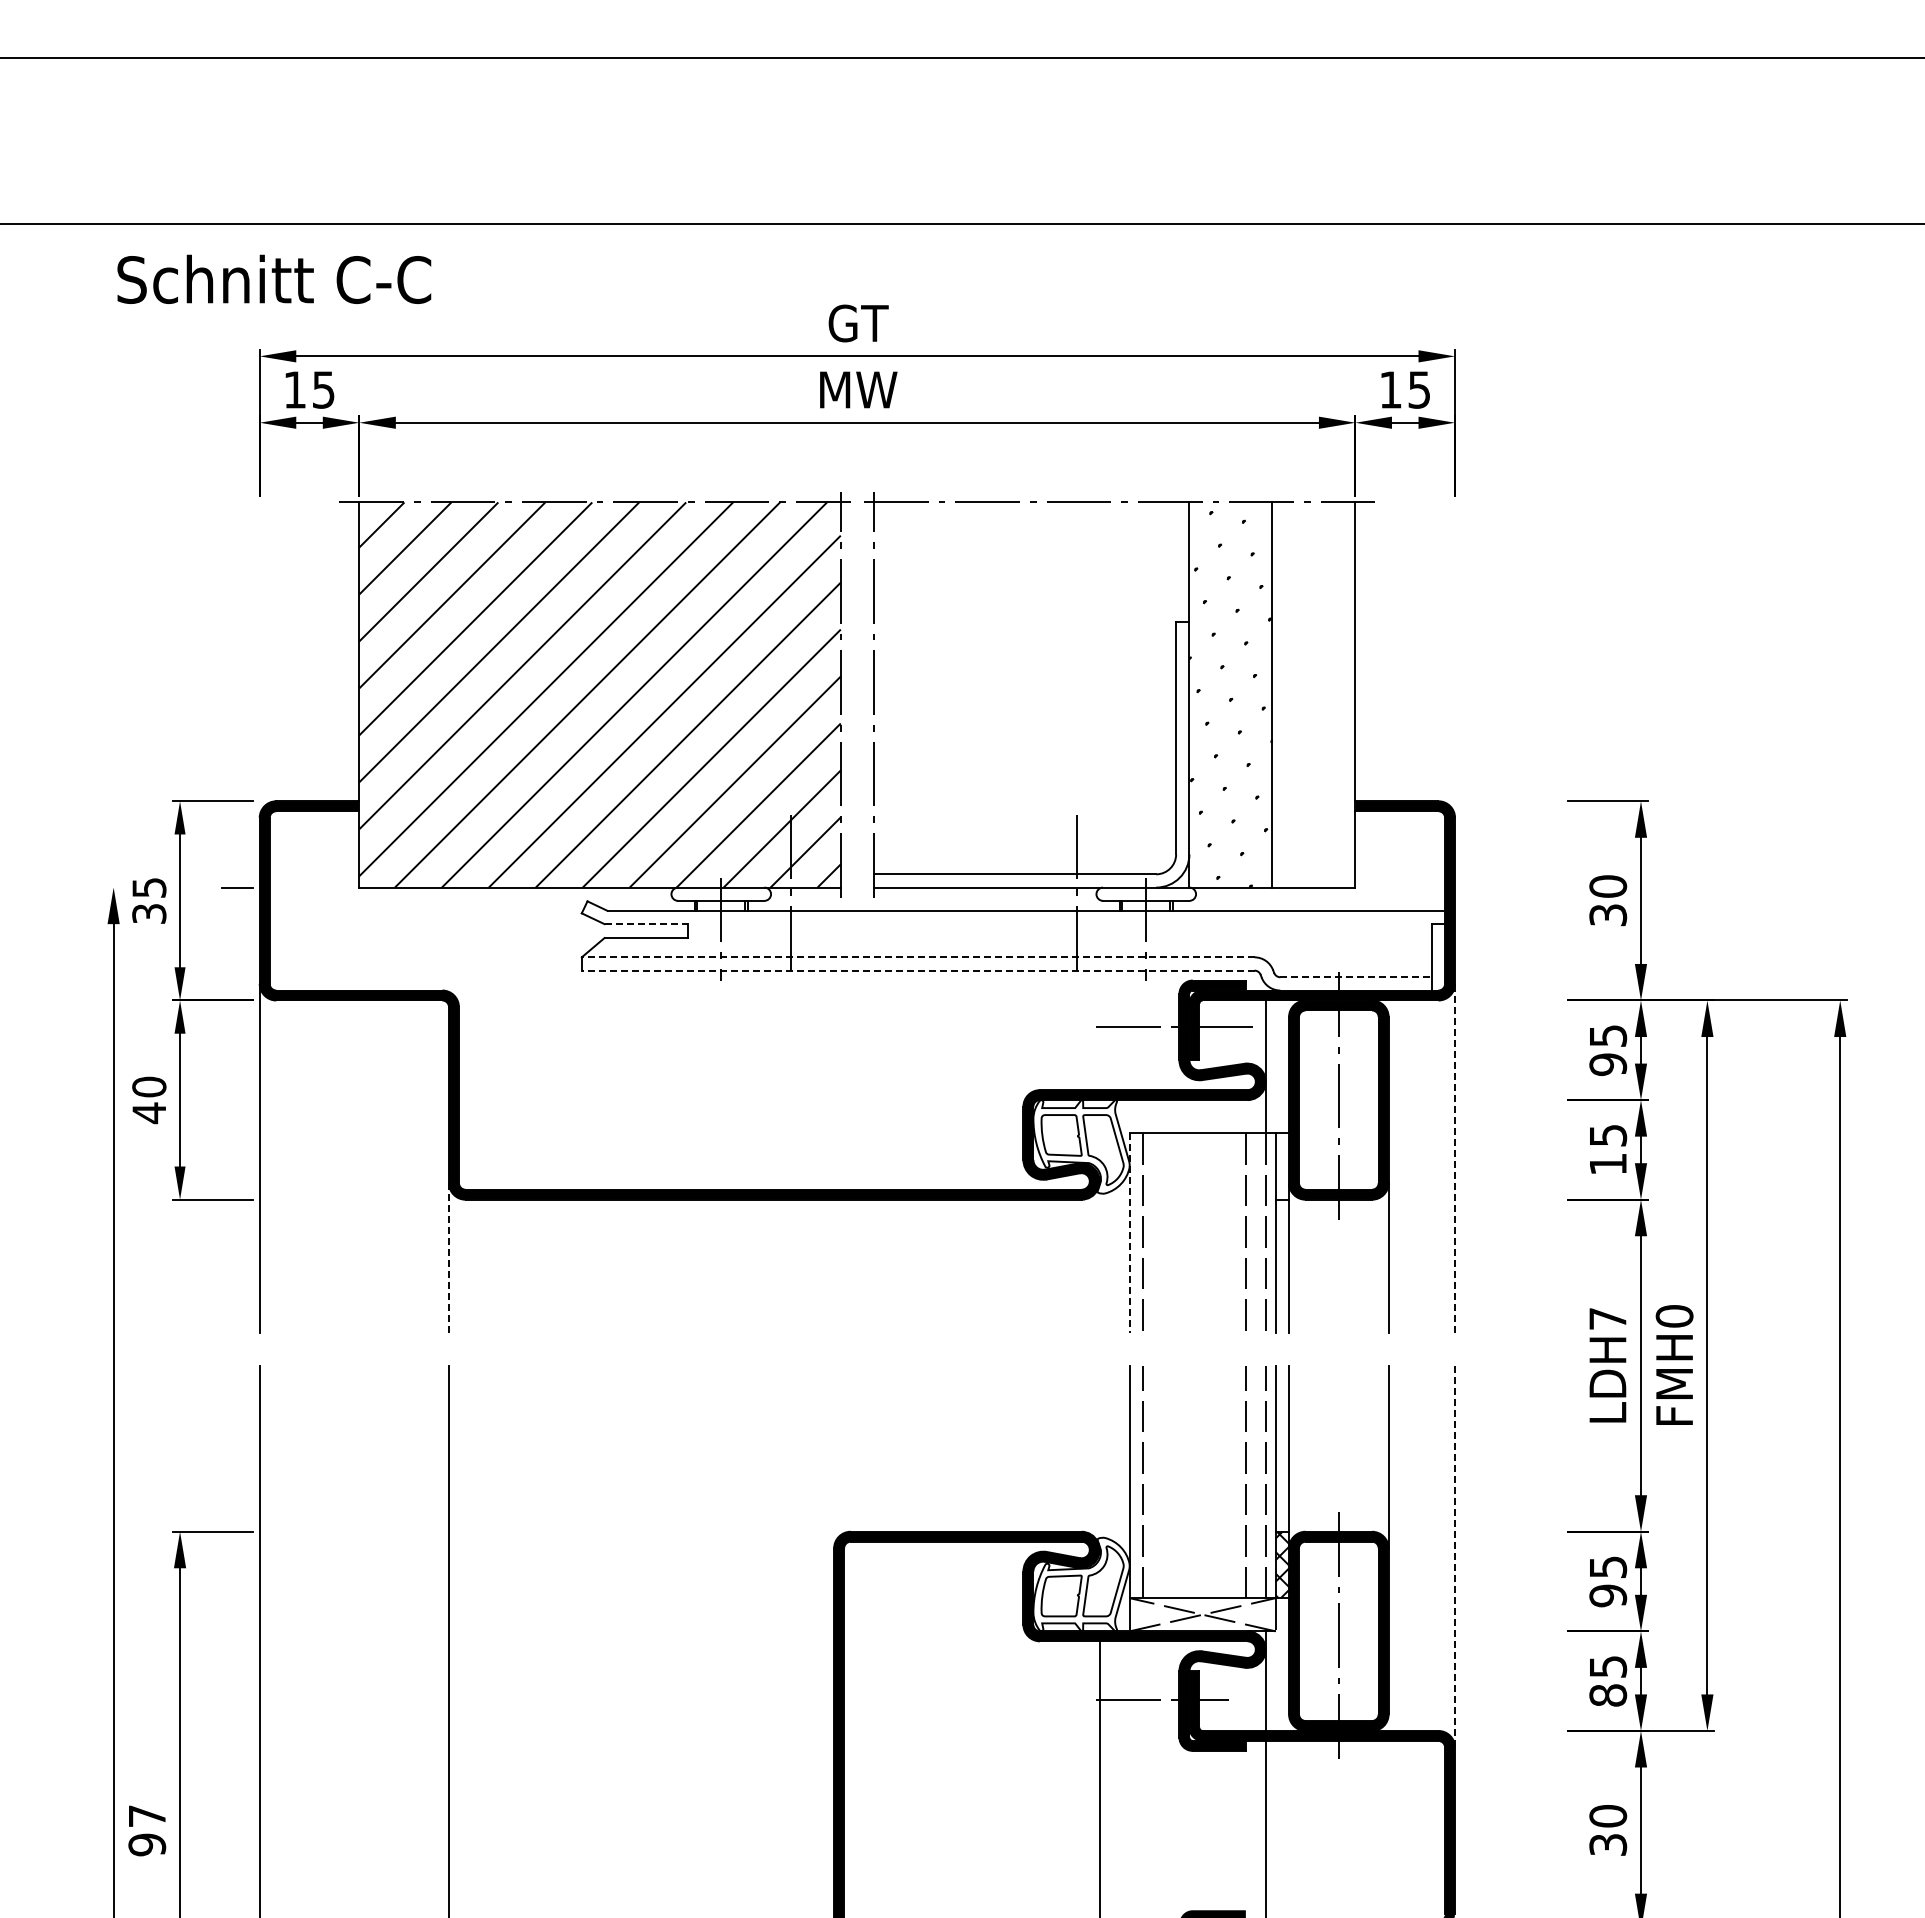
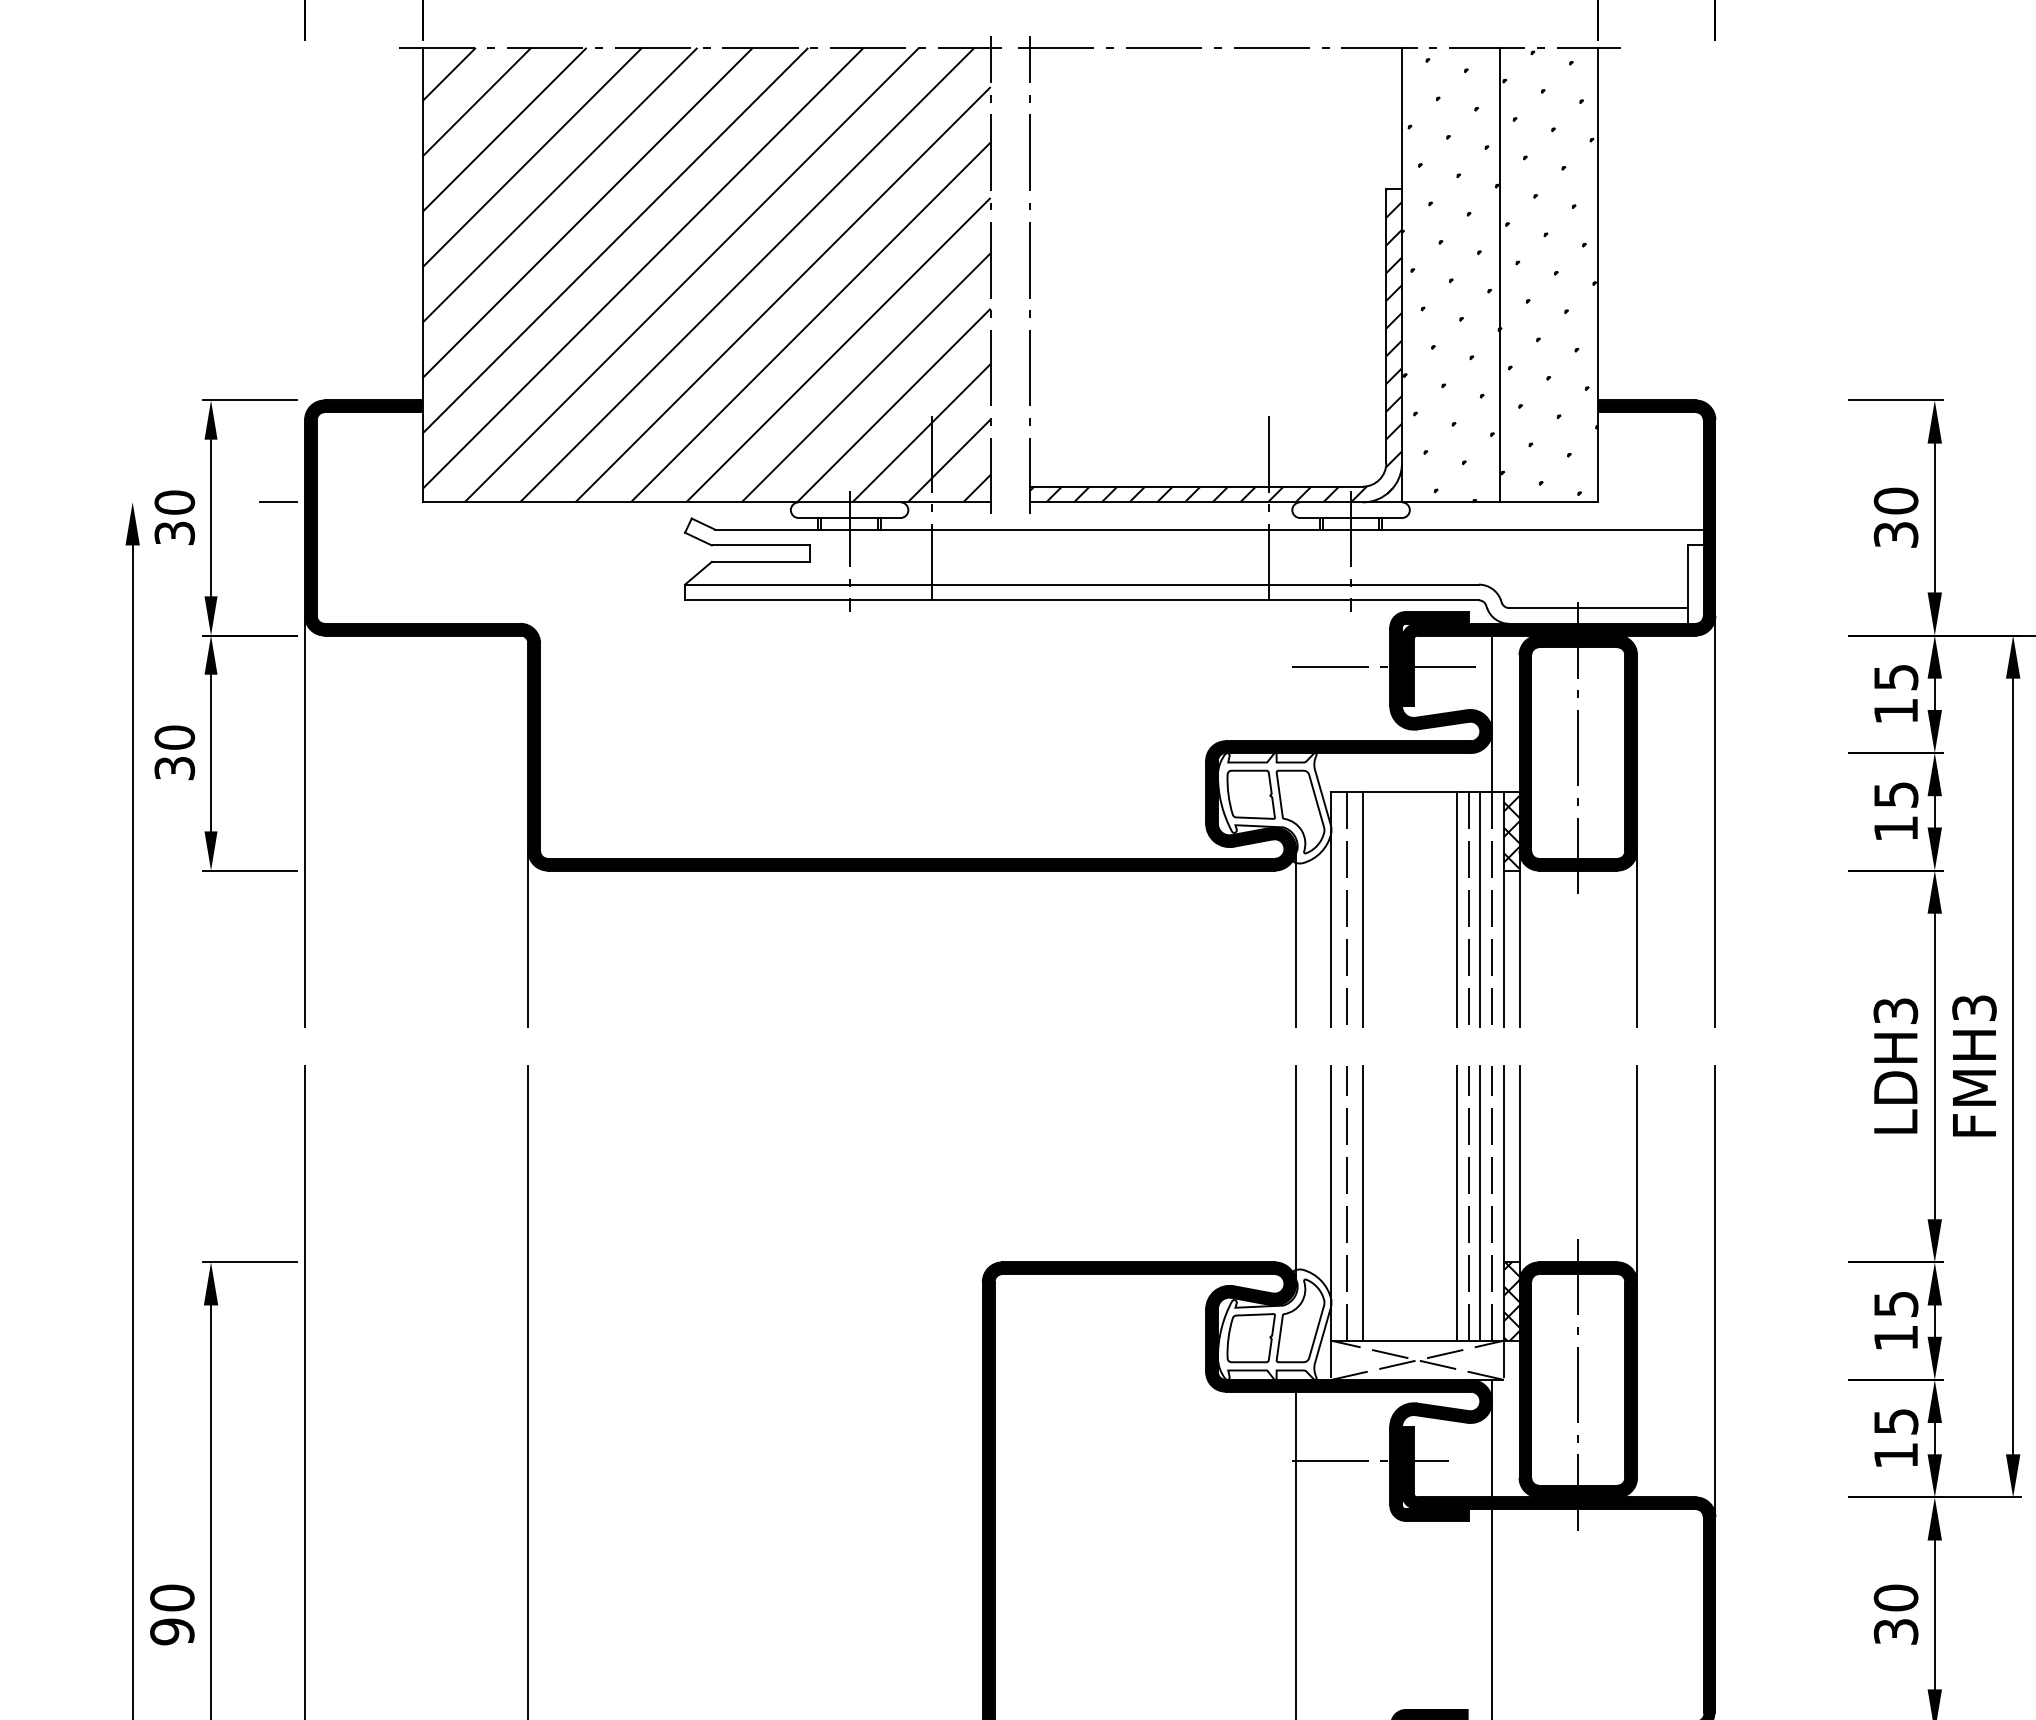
hatch: (1313, 692) -> (1548, 272), added
hatch: (1031, 754) -> (1215, 345), added
text: (149, 887) -> (174, 502), 35 -> 30
line: (646, 924) -> (761, 545), dashed -> solid
line: (917, 957) -> (1081, 584), dashed -> solid
line: (917, 970) -> (1081, 600), dashed -> solid
line: (1356, 977) -> (1599, 608), dashed -> solid
text: (1608, 1064) -> (1896, 711), 95 -> 15
text: (149, 1113) -> (174, 768), 40 -> 30
line: (1455, 1157) -> (1715, 820), dashed -> solid
hatch: (1282, 1165) -> (1511, 830), added
line: (1129, 1232) -> (1331, 909), dashed -> solid
line: (1156, 1232) -> (1363, 909), added
line: (1235, 1232) -> (1456, 909), added
line: (1255, 1232) -> (1479, 909), added
line: (1099, 1256) -> (1295, 937), added
line: (449, 1257) -> (528, 938), dashed -> solid
text: (1674, 1316) -> (1974, 1008), FMH0 -> FMH3
text: (1607, 1318) -> (1895, 1010), LDH7 -> LDH3
line: (1099, 1457) -> (1295, 1174), added
line: (1156, 1481) -> (1363, 1203), added
line: (1235, 1481) -> (1456, 1203), added
line: (1255, 1481) -> (1479, 1203), added
line: (1455, 1556) -> (1715, 1291), dashed -> solid
text: (1608, 1595) -> (1896, 1337), 95 -> 15
text: (1608, 1695) -> (1896, 1455), 85 -> 15
text: (147, 1816) -> (172, 1598), 97 -> 90

